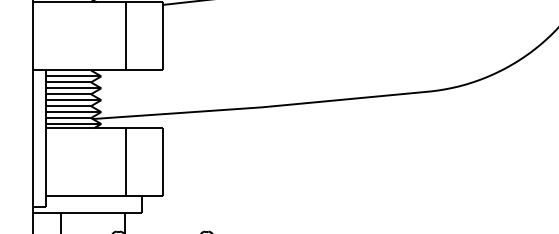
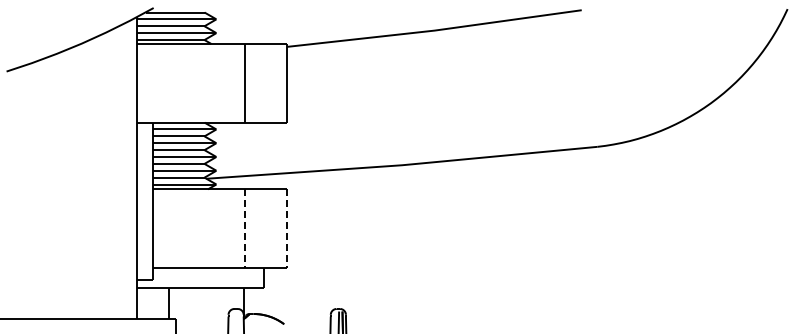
line: (125, 162) -> (244, 229), solid -> dashed
line: (162, 162) -> (287, 229), solid -> dashed

